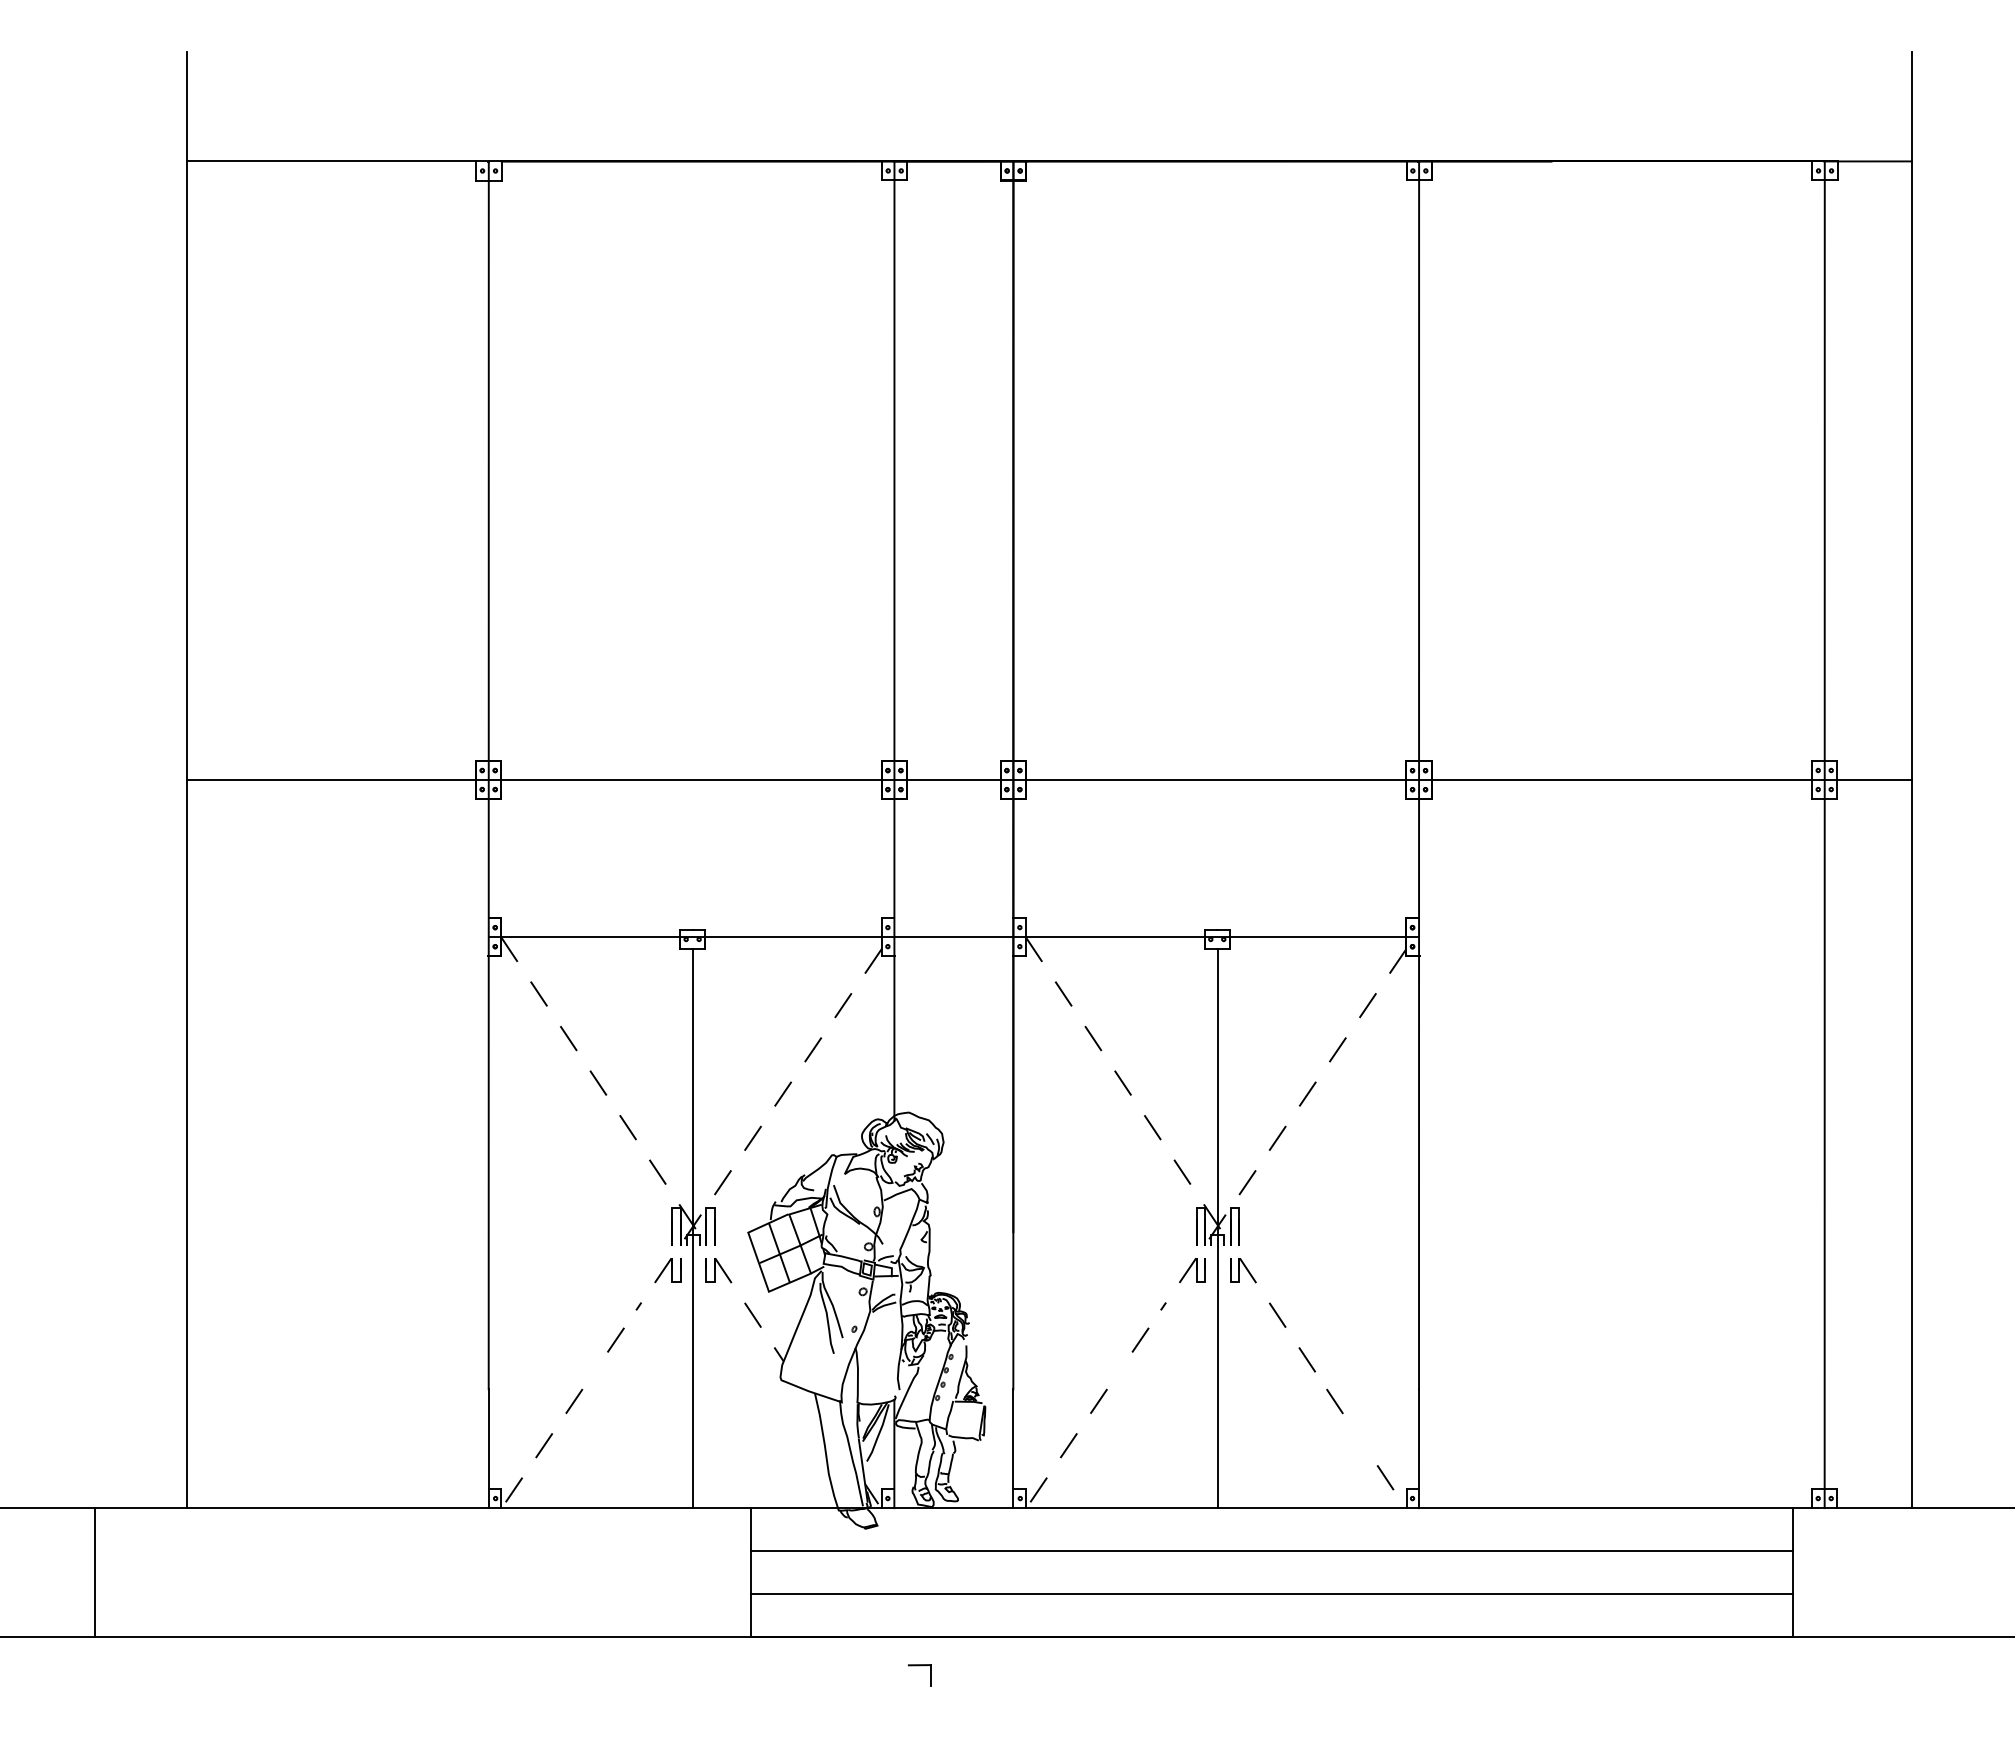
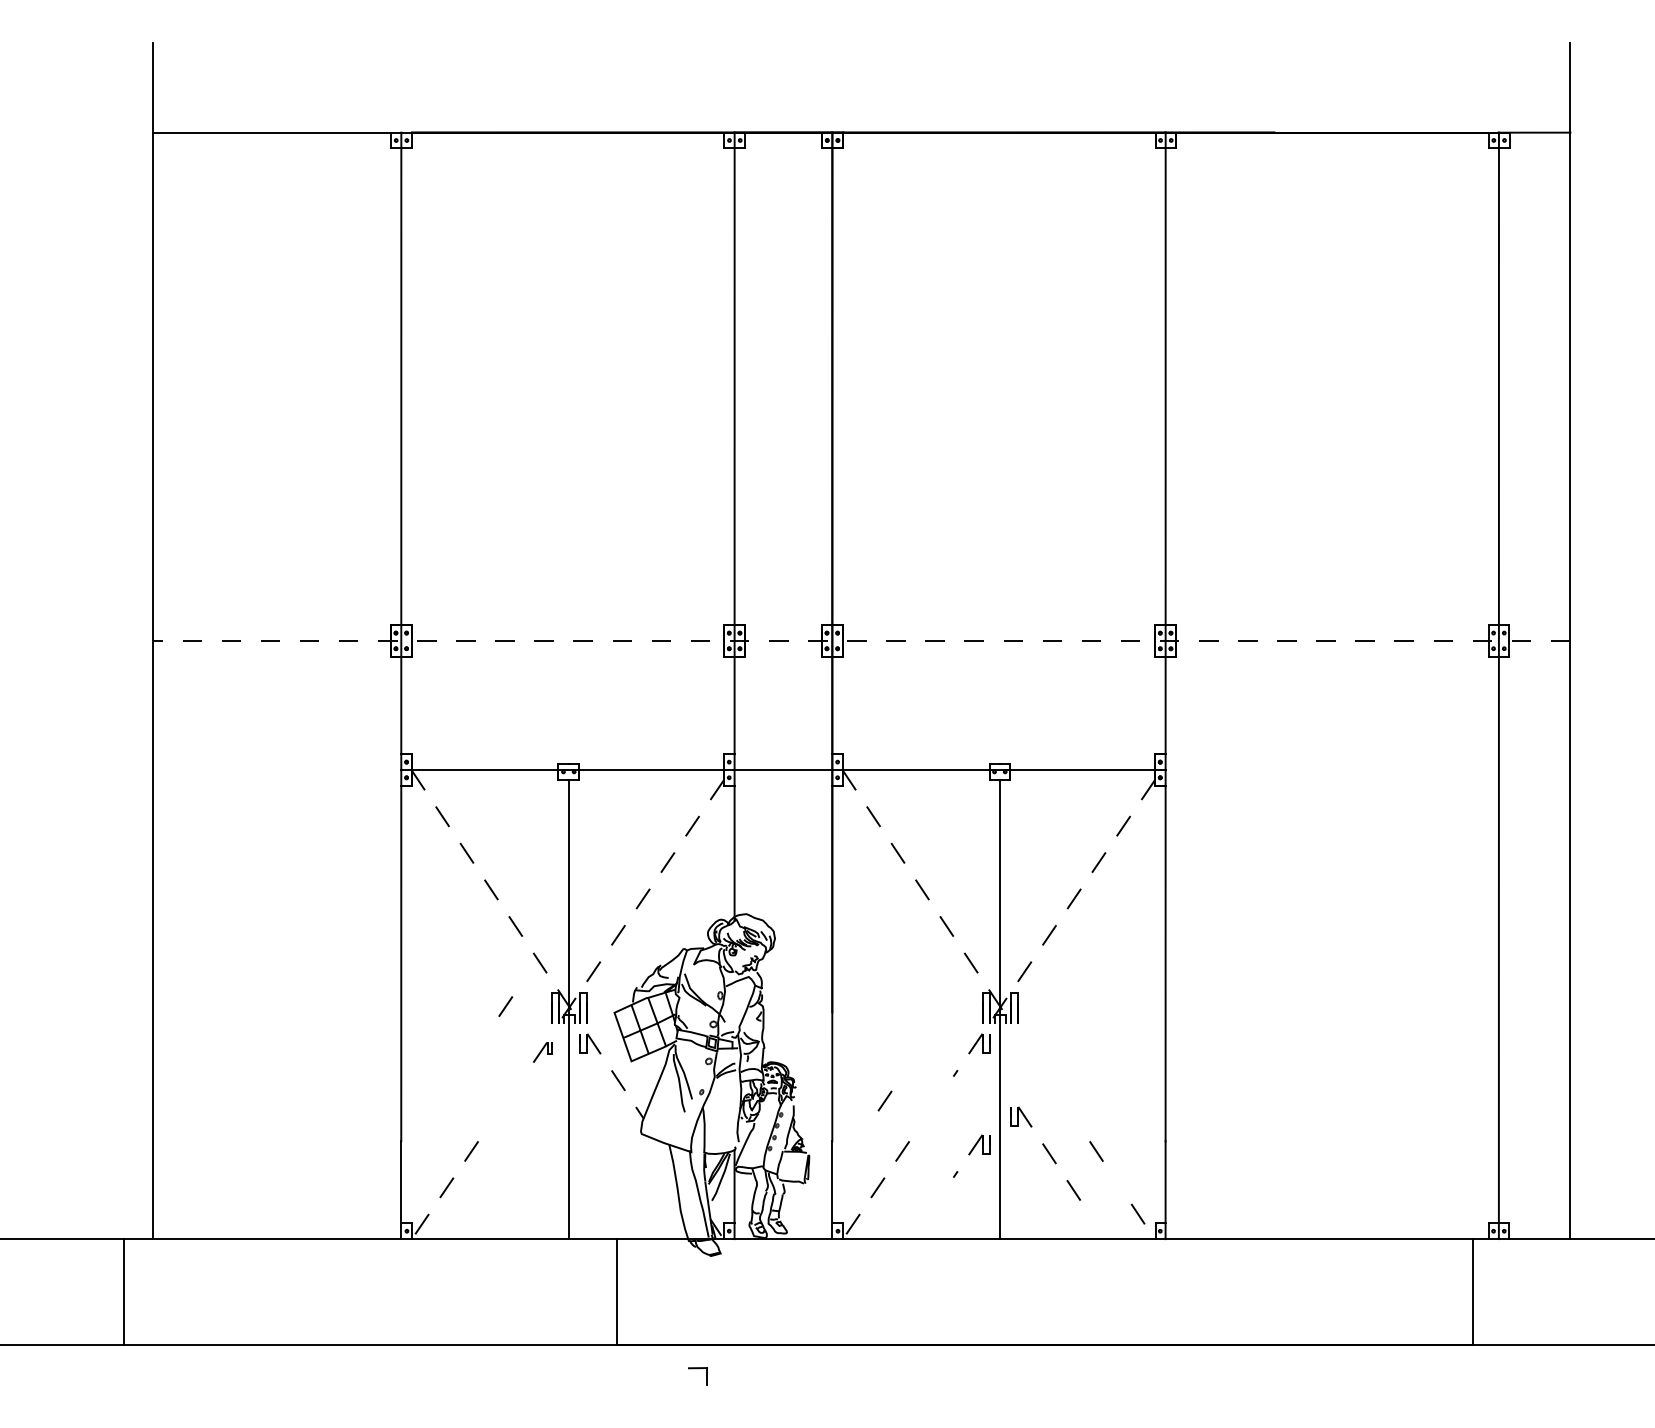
line: (1048, 780) -> (861, 641), solid -> dashed
part: (658, 1284) -> (540, 1055), size x0.6
part: (1272, 1315) -> (1045, 1153), moved
line: (615, 1339) -> (505, 1006), moved
line: (1140, 1339) -> (885, 1100), moved
part: (1182, 1407) -> (971, 1156), added
line: (1271, 1550) -> (1044, 1273), removed
line: (94, 1572) -> (124, 1291), moved
line: (1271, 1593) -> (1044, 1309), removed
part: (919, 1666) -> (697, 1369), moved

